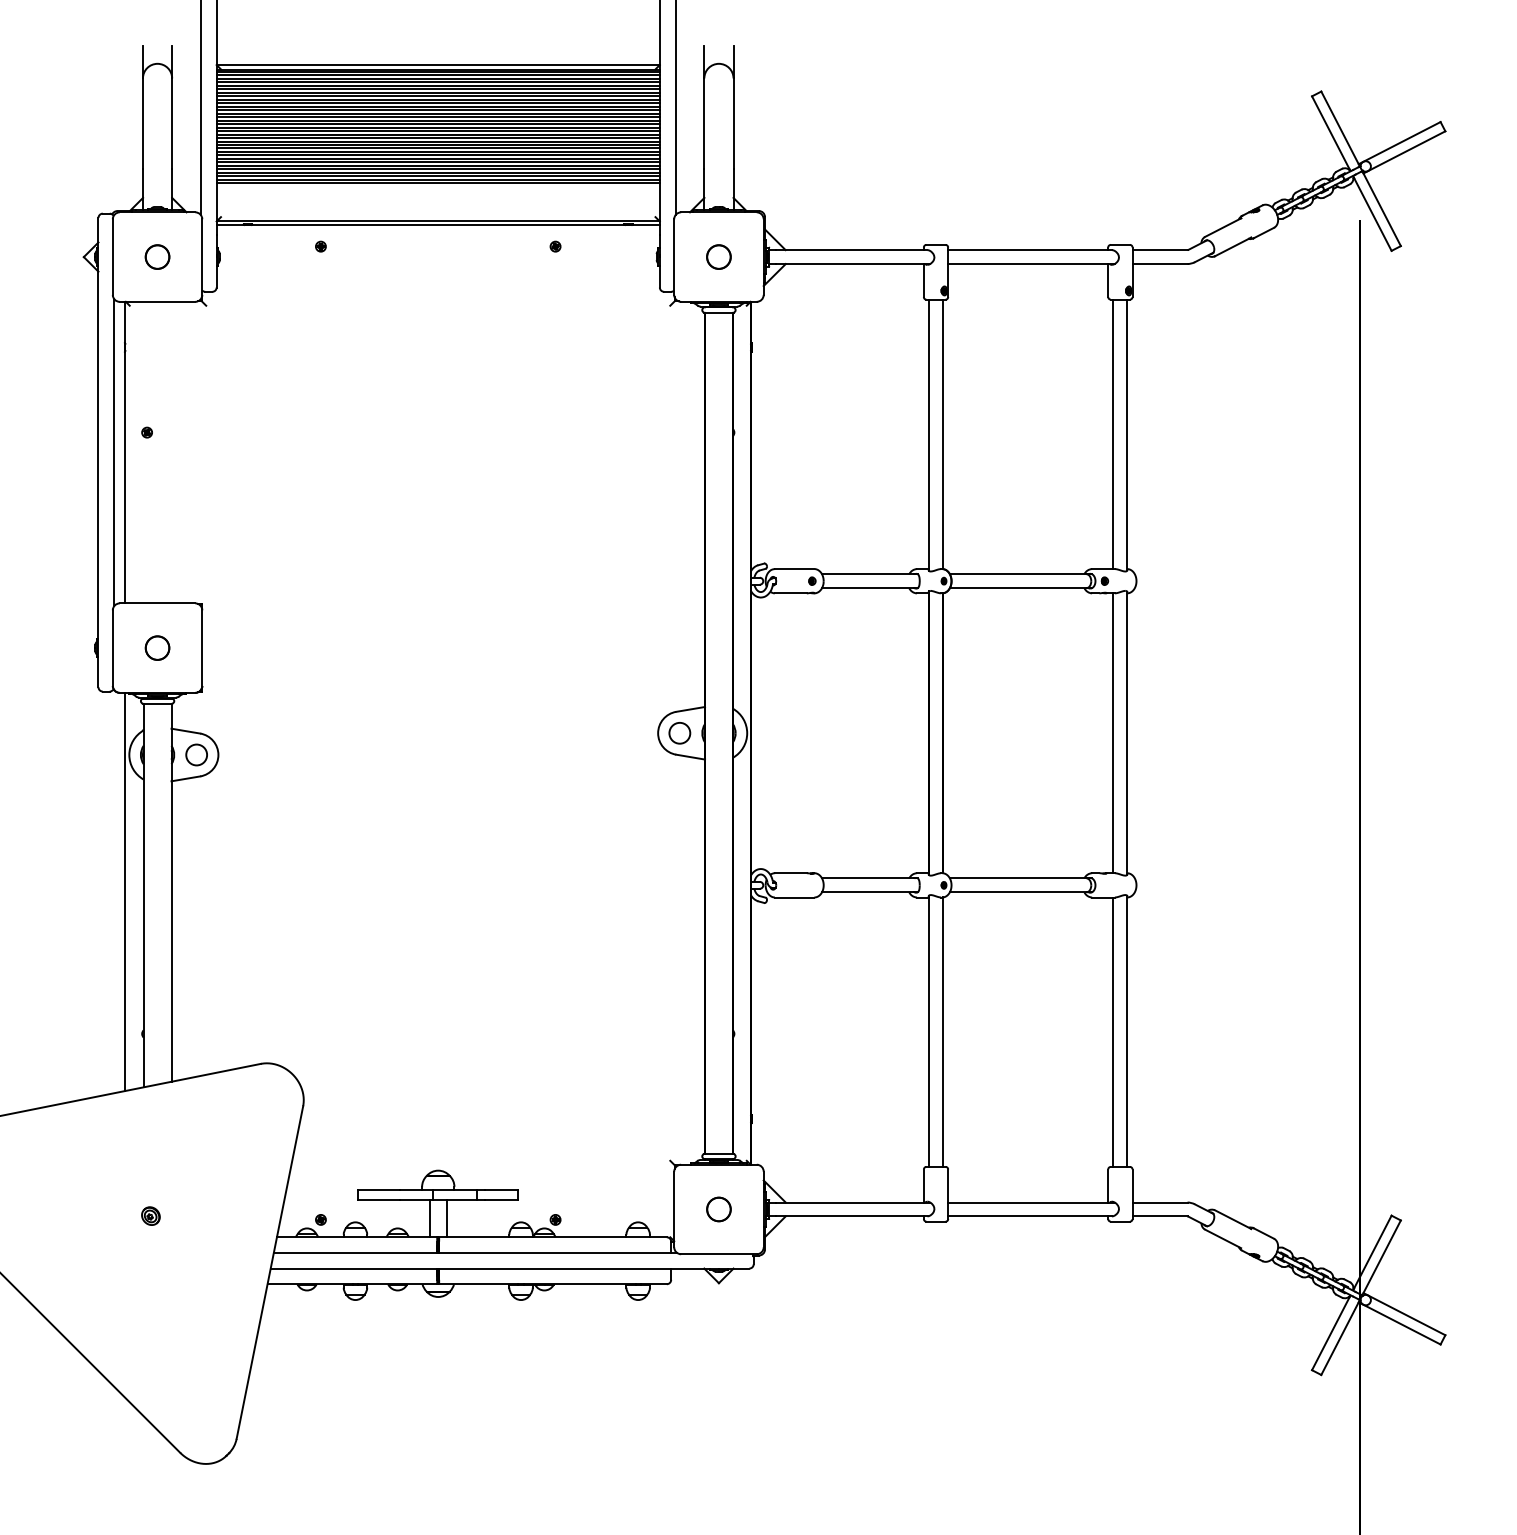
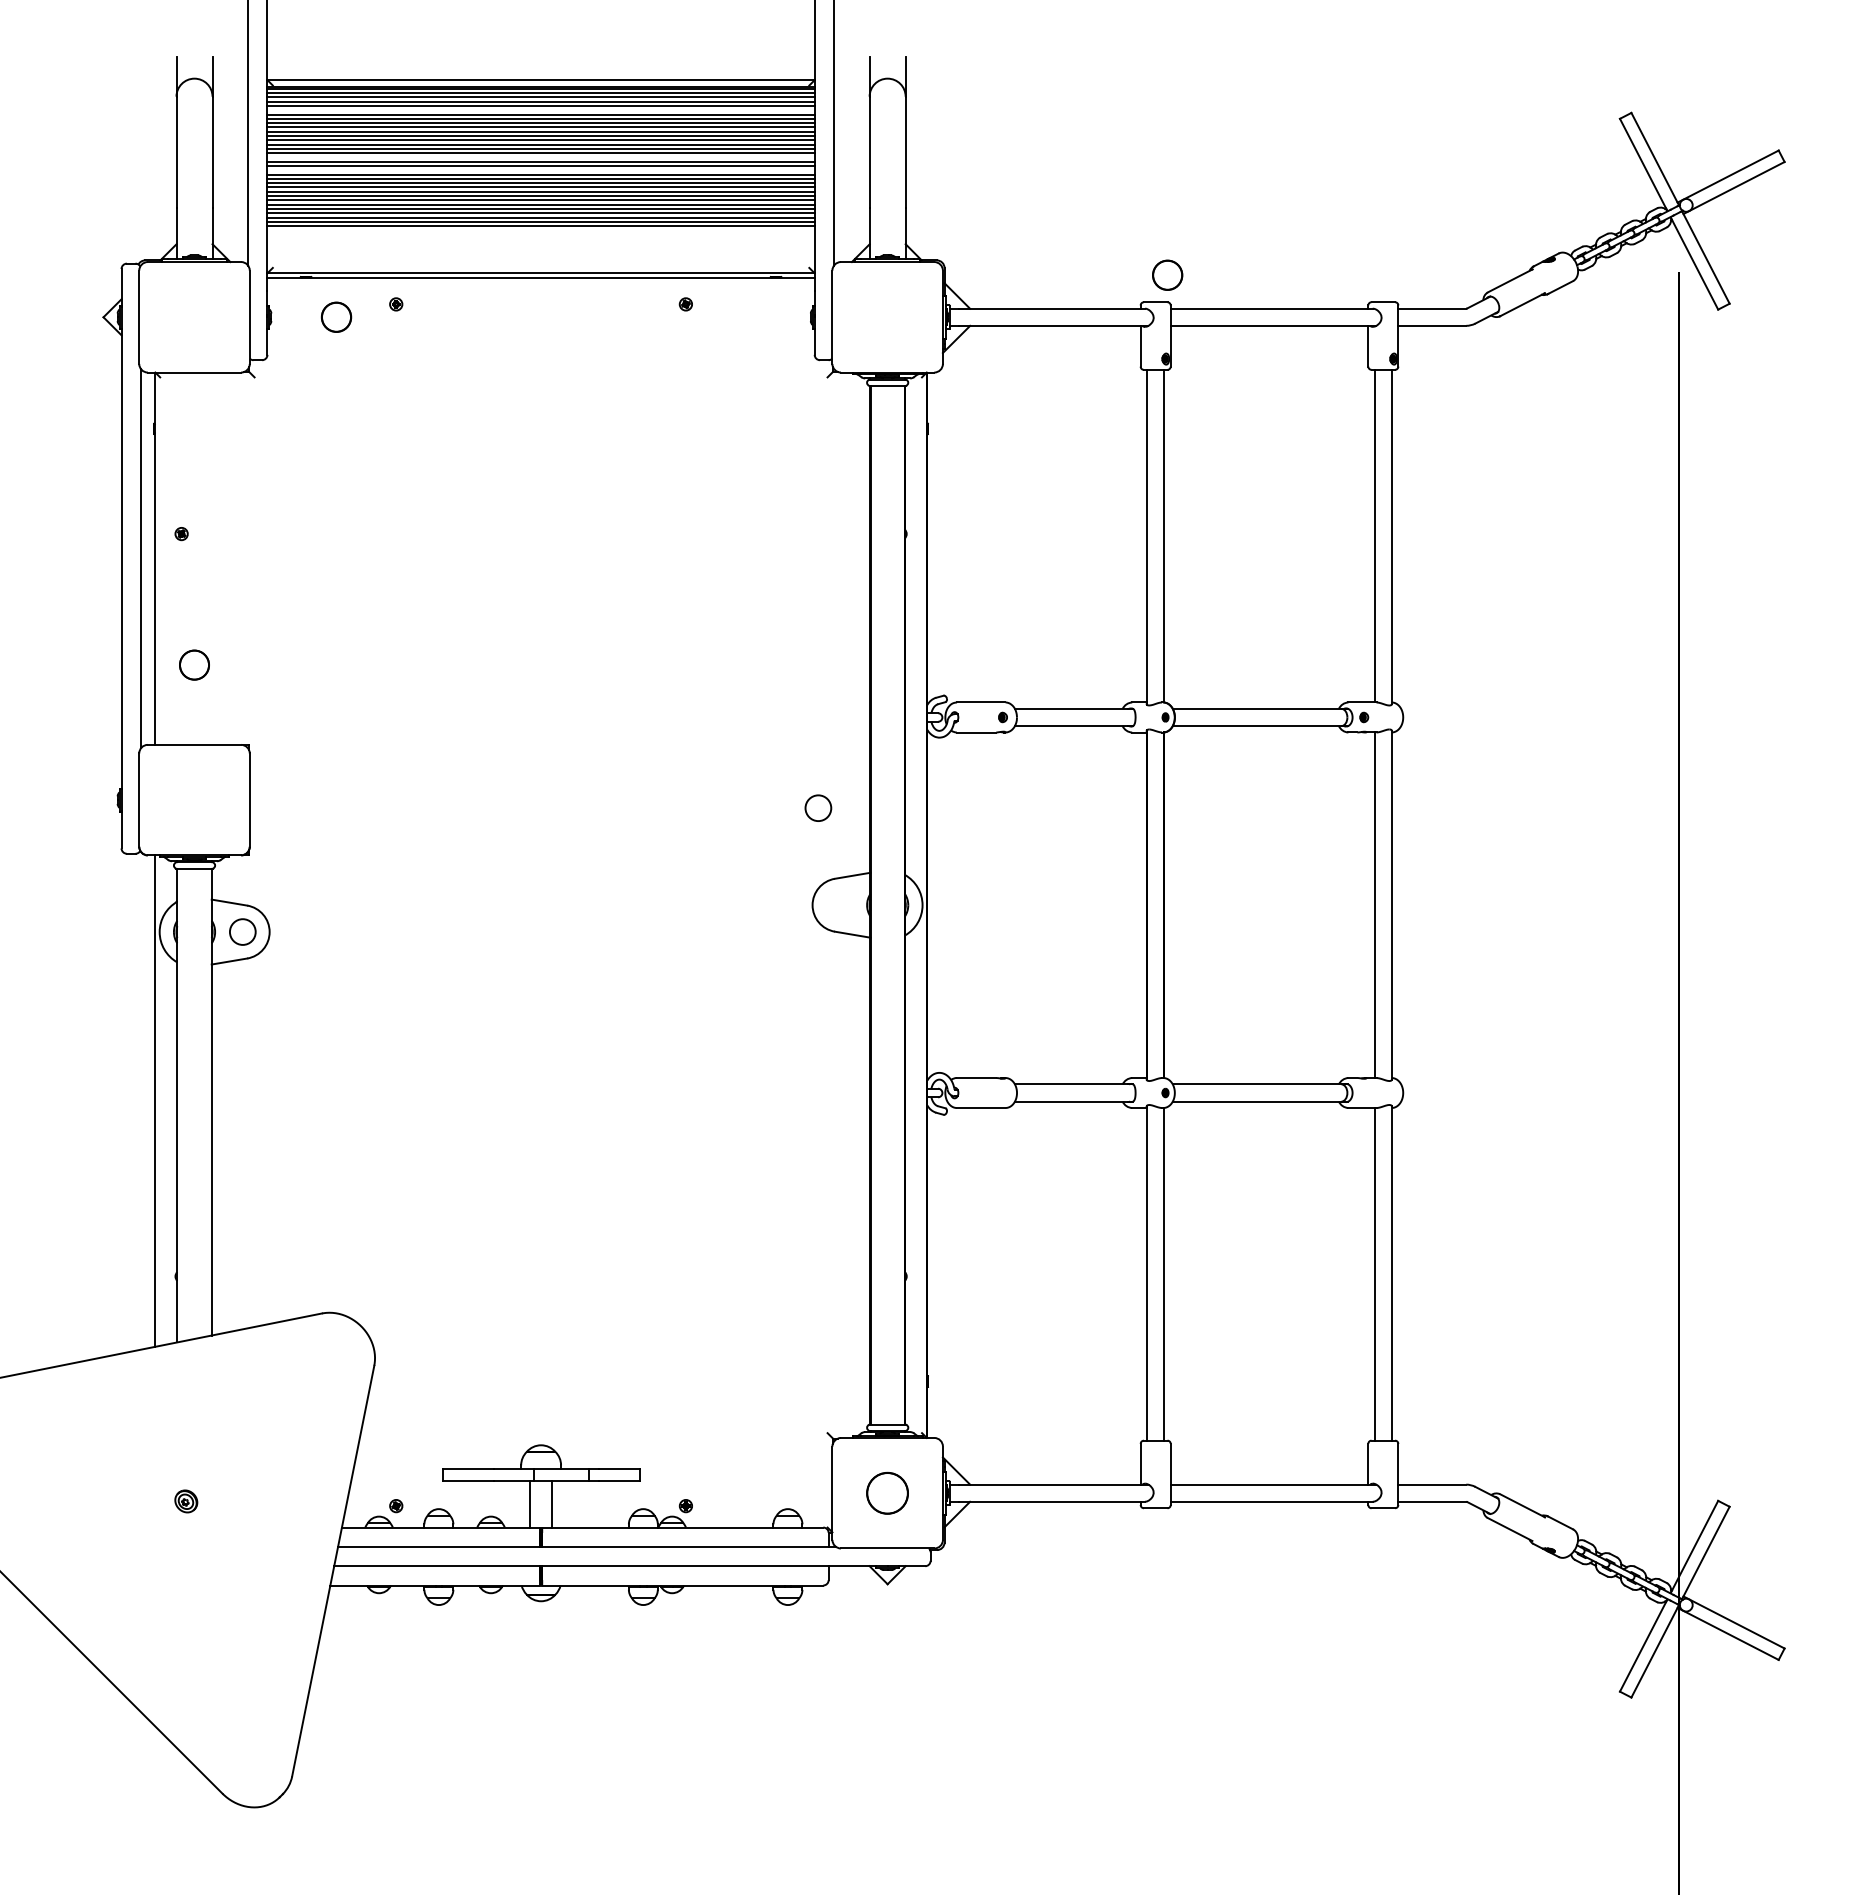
line: (437, 89) -> (540, 110), removed
line: (437, 127) -> (540, 157), removed
line: (437, 138) -> (540, 170), removed
part: (157, 256) -> (336, 316), moved
circle: (718, 256) -> (1167, 274), moved
circle: (157, 647) -> (194, 664), moved
circle: (679, 732) -> (818, 807), moved
circle: (718, 1208) -> (887, 1492), size x1.4

